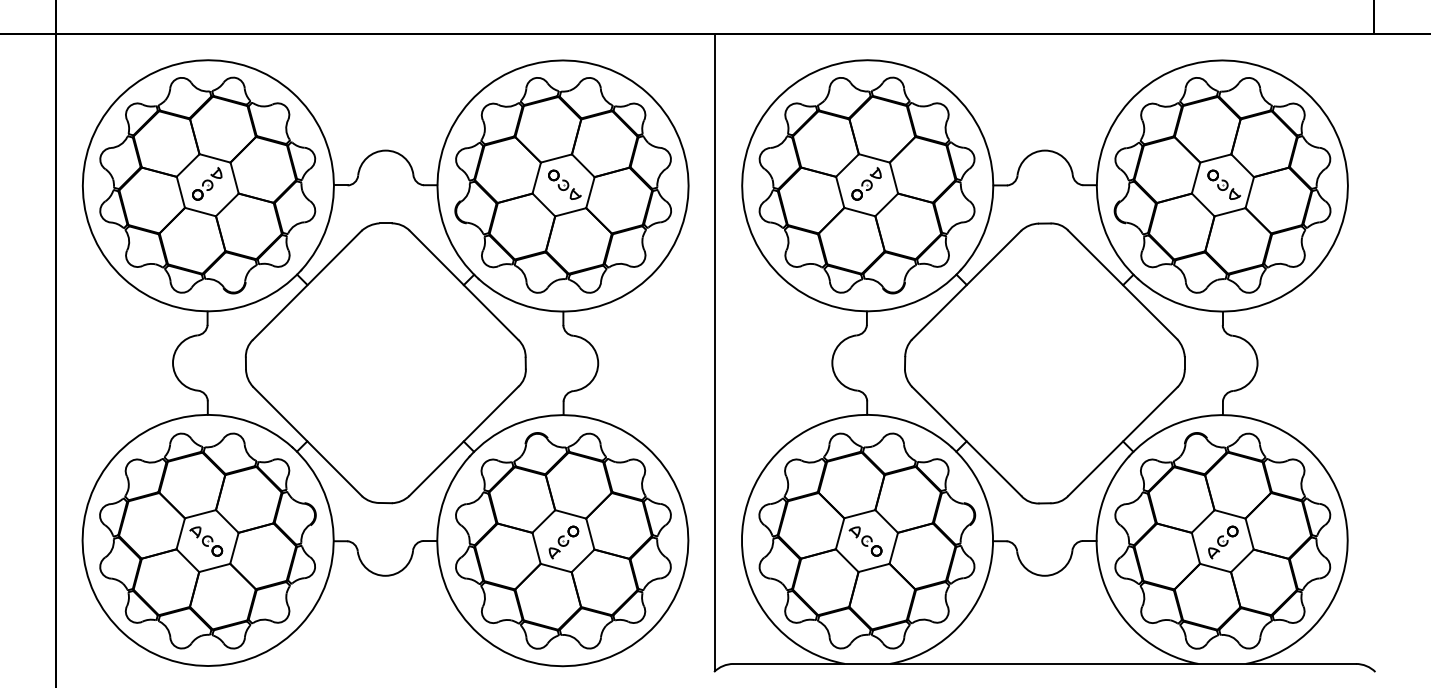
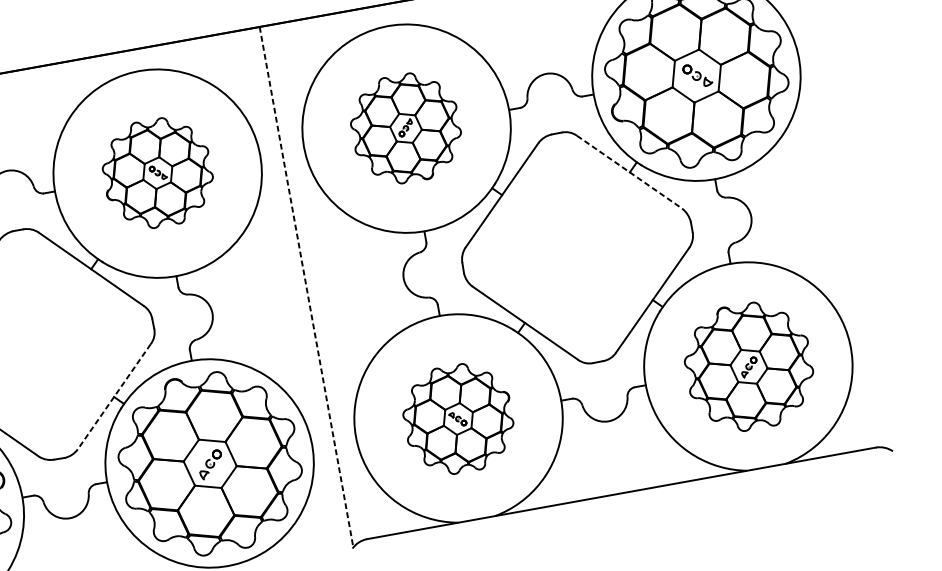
part: (562, 185) -> (157, 173), size x0.6
part: (866, 185) -> (405, 128), size x0.6
line: (1122, 284) -> (629, 171), solid -> dashed
line: (715, 352) -> (306, 287), solid -> dashed
line: (463, 441) -> (113, 397), solid -> dashed
part: (867, 540) -> (458, 418), size x0.6
part: (1222, 540) -> (748, 366), size x0.7

